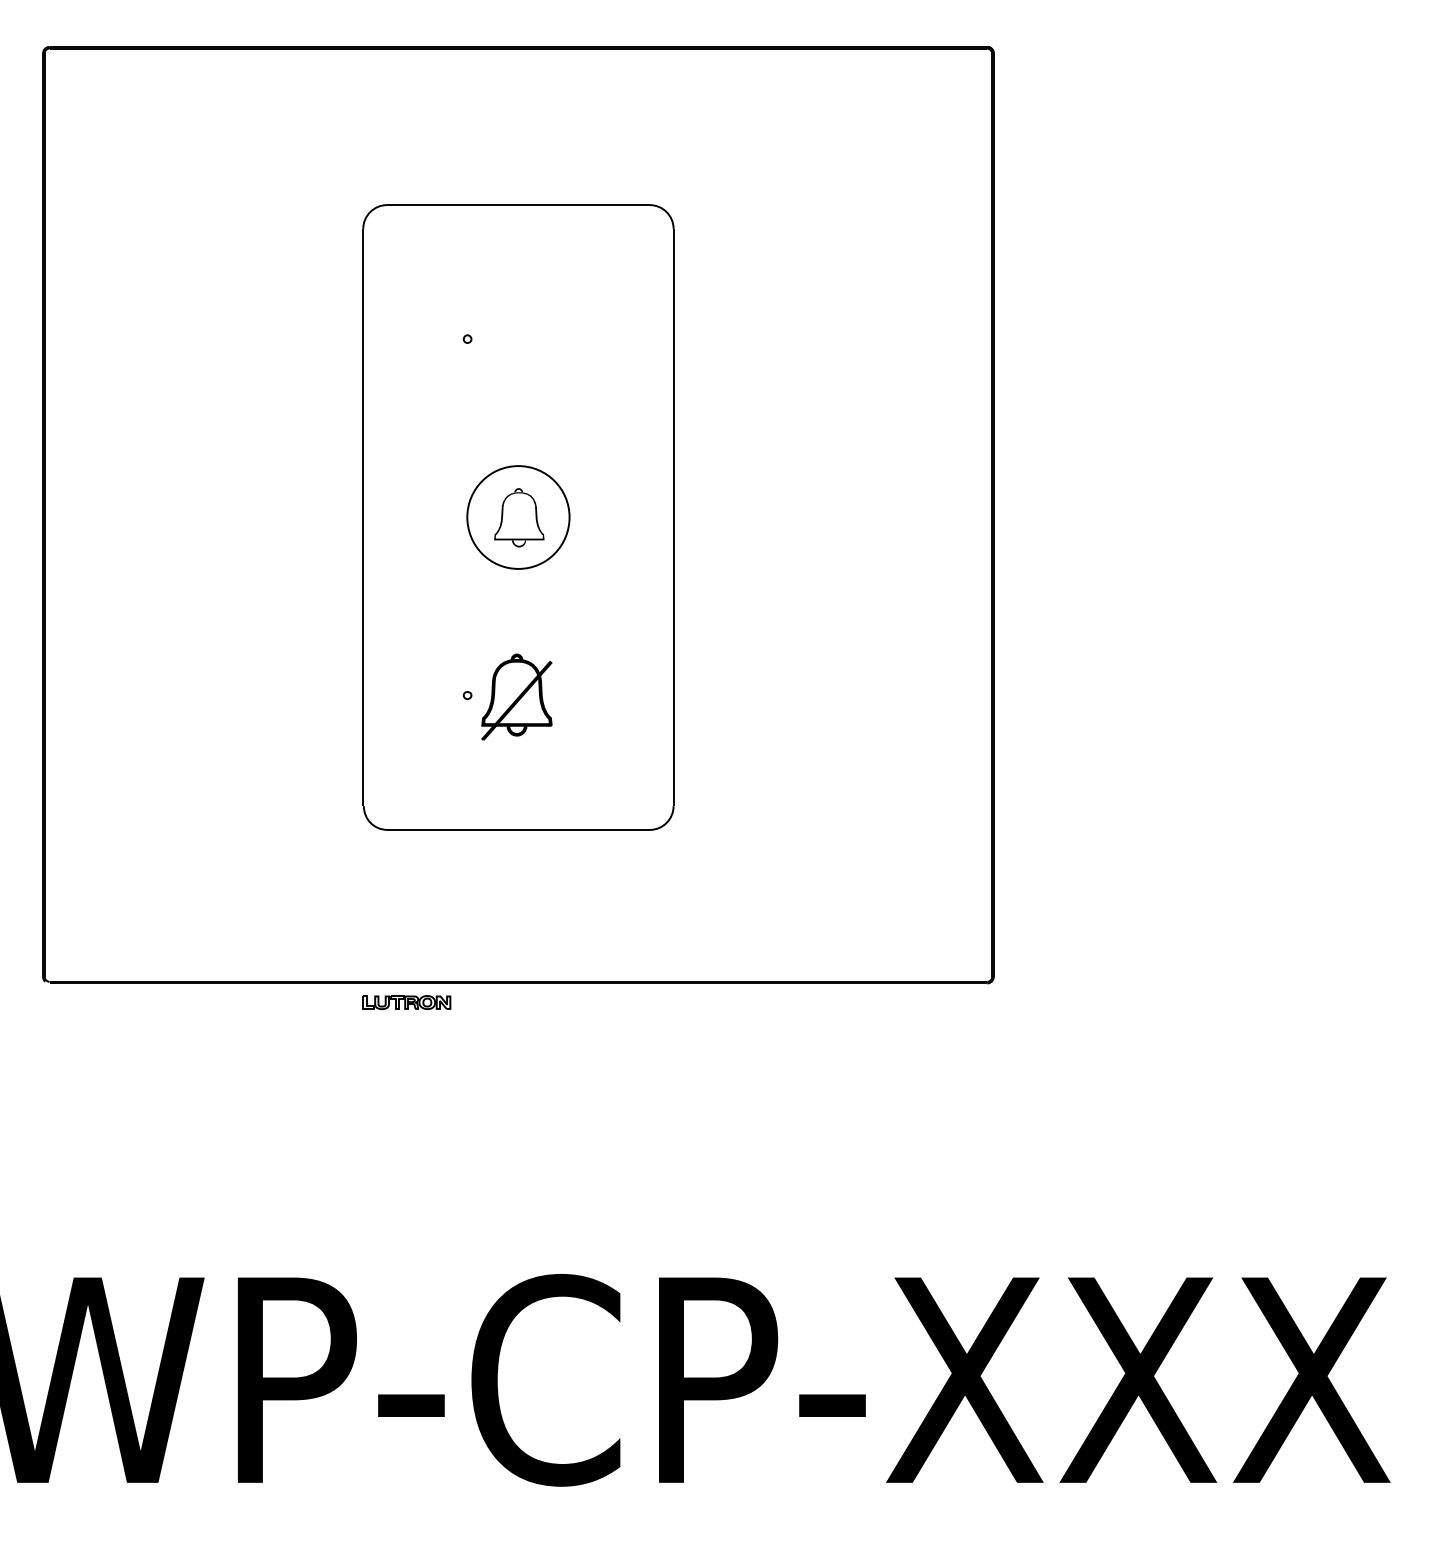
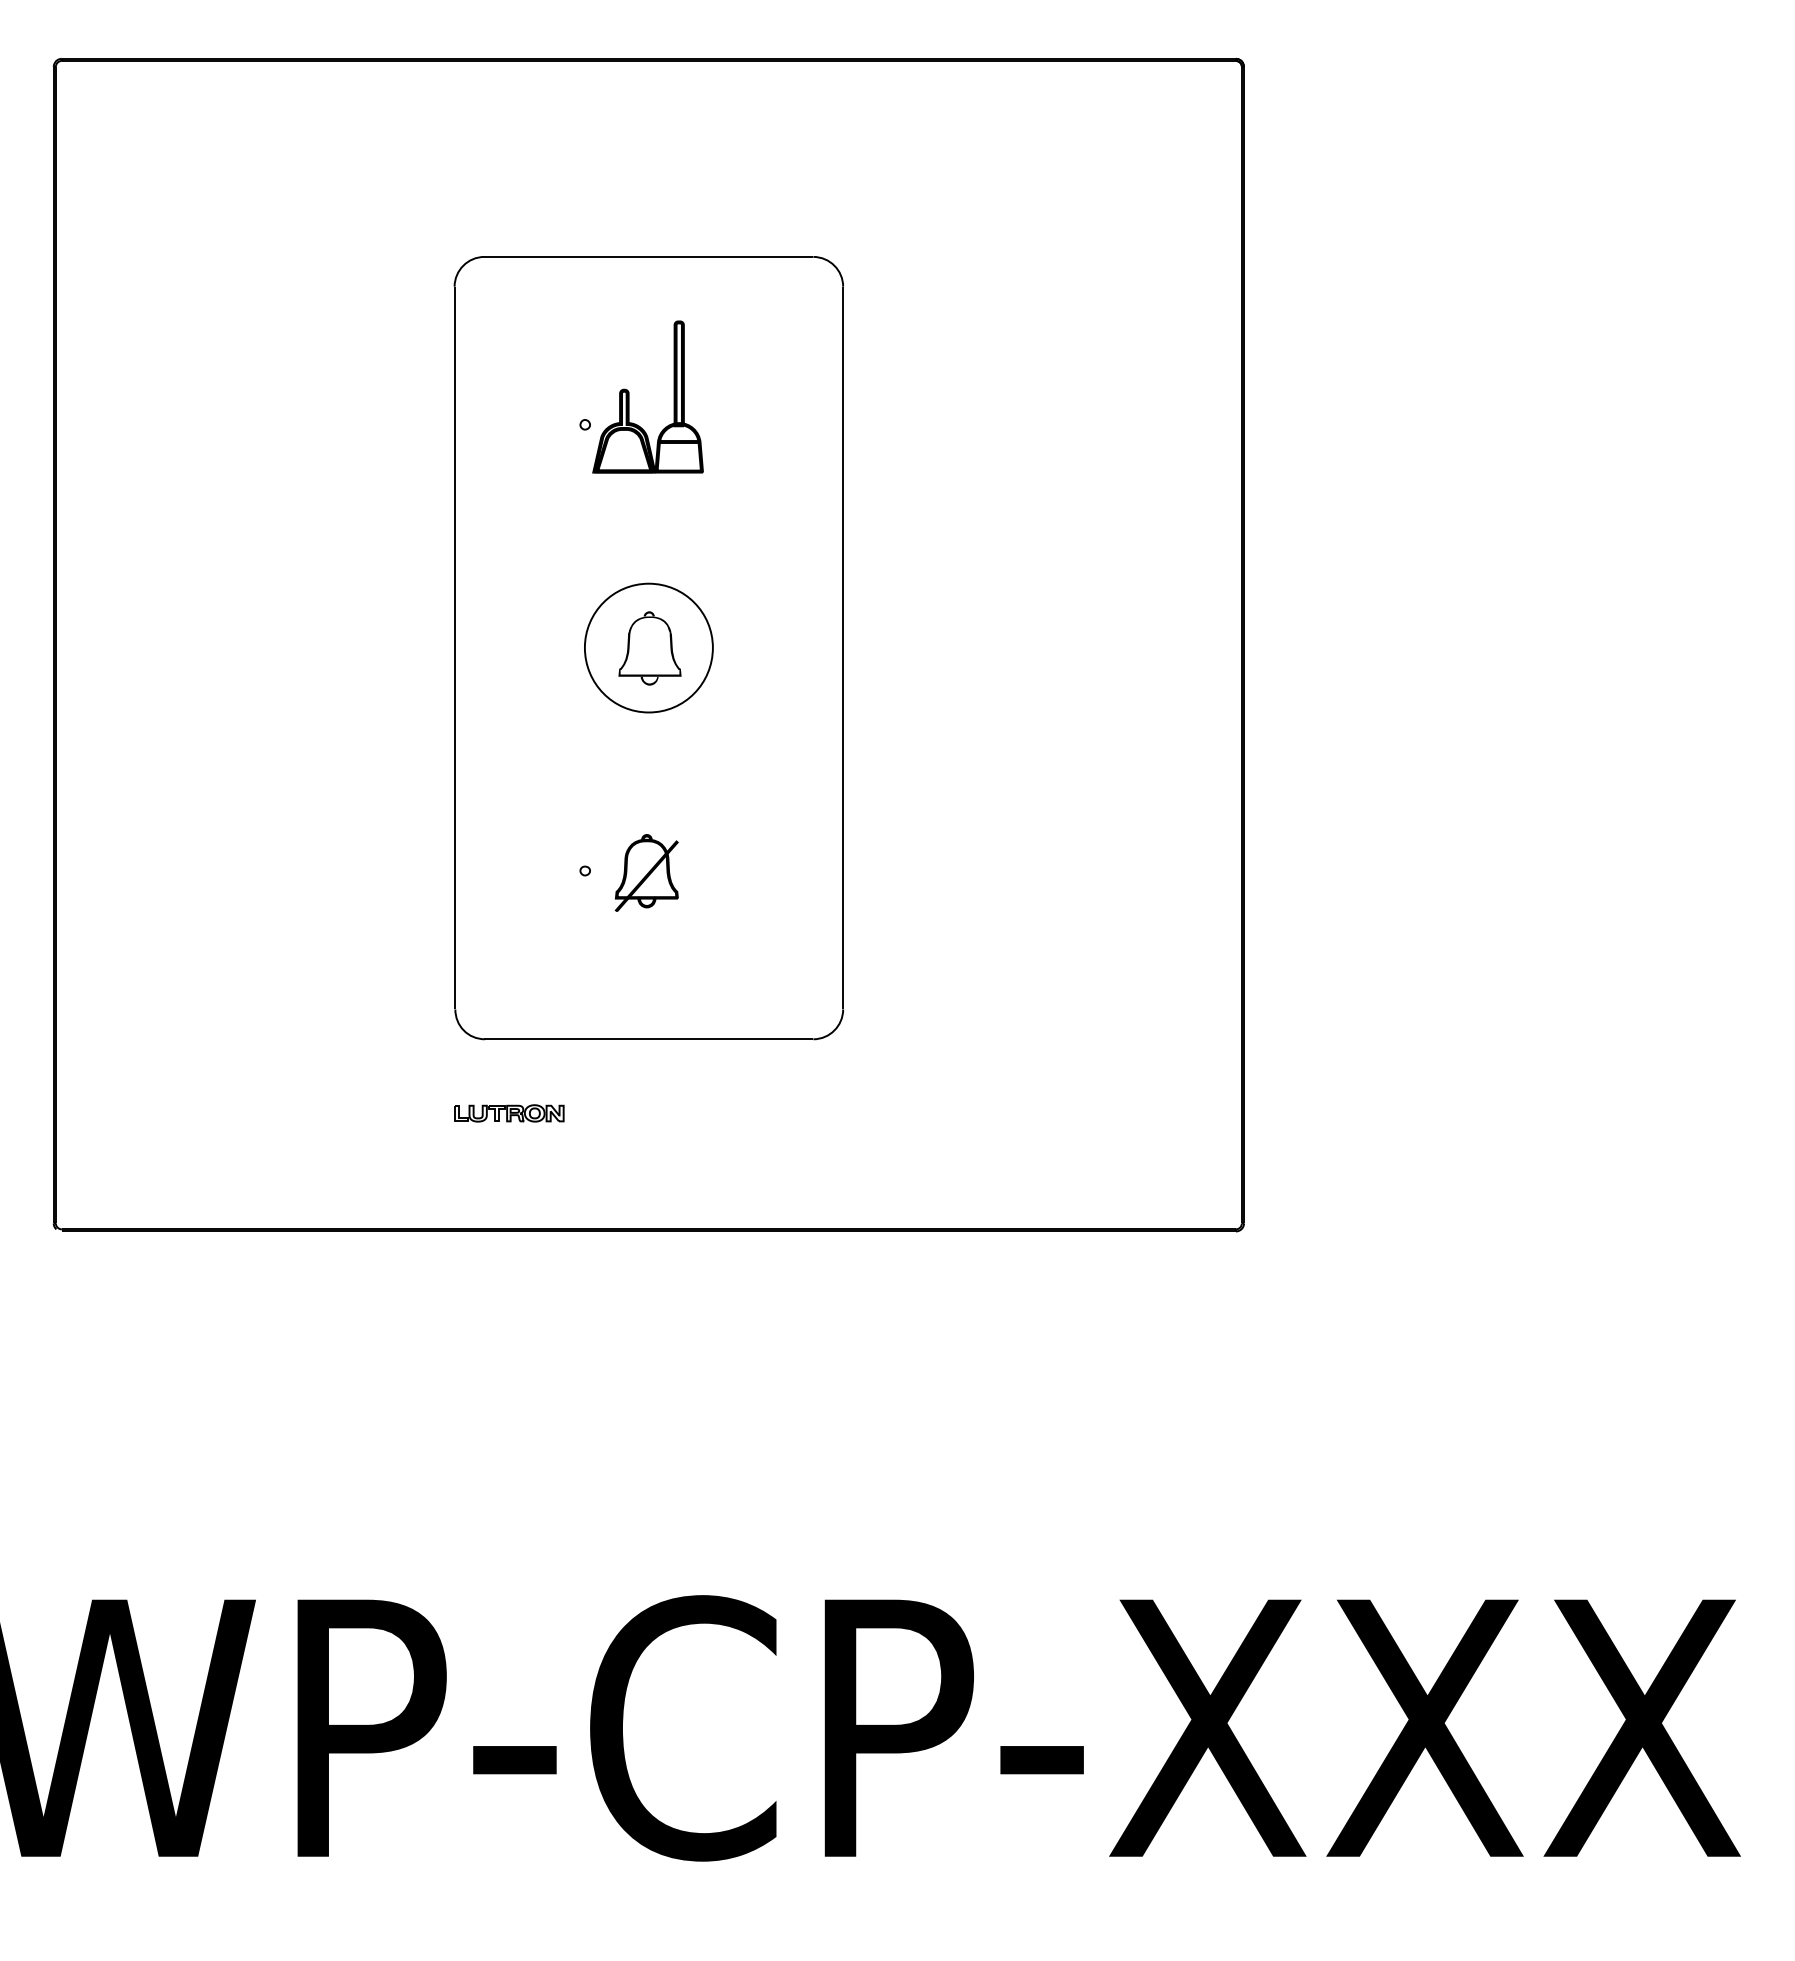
part: (502, 316) -> (629, 396), added
part: (516, 696) -> (646, 872), size x0.71
part: (407, 1002) -> (509, 1113), moved

